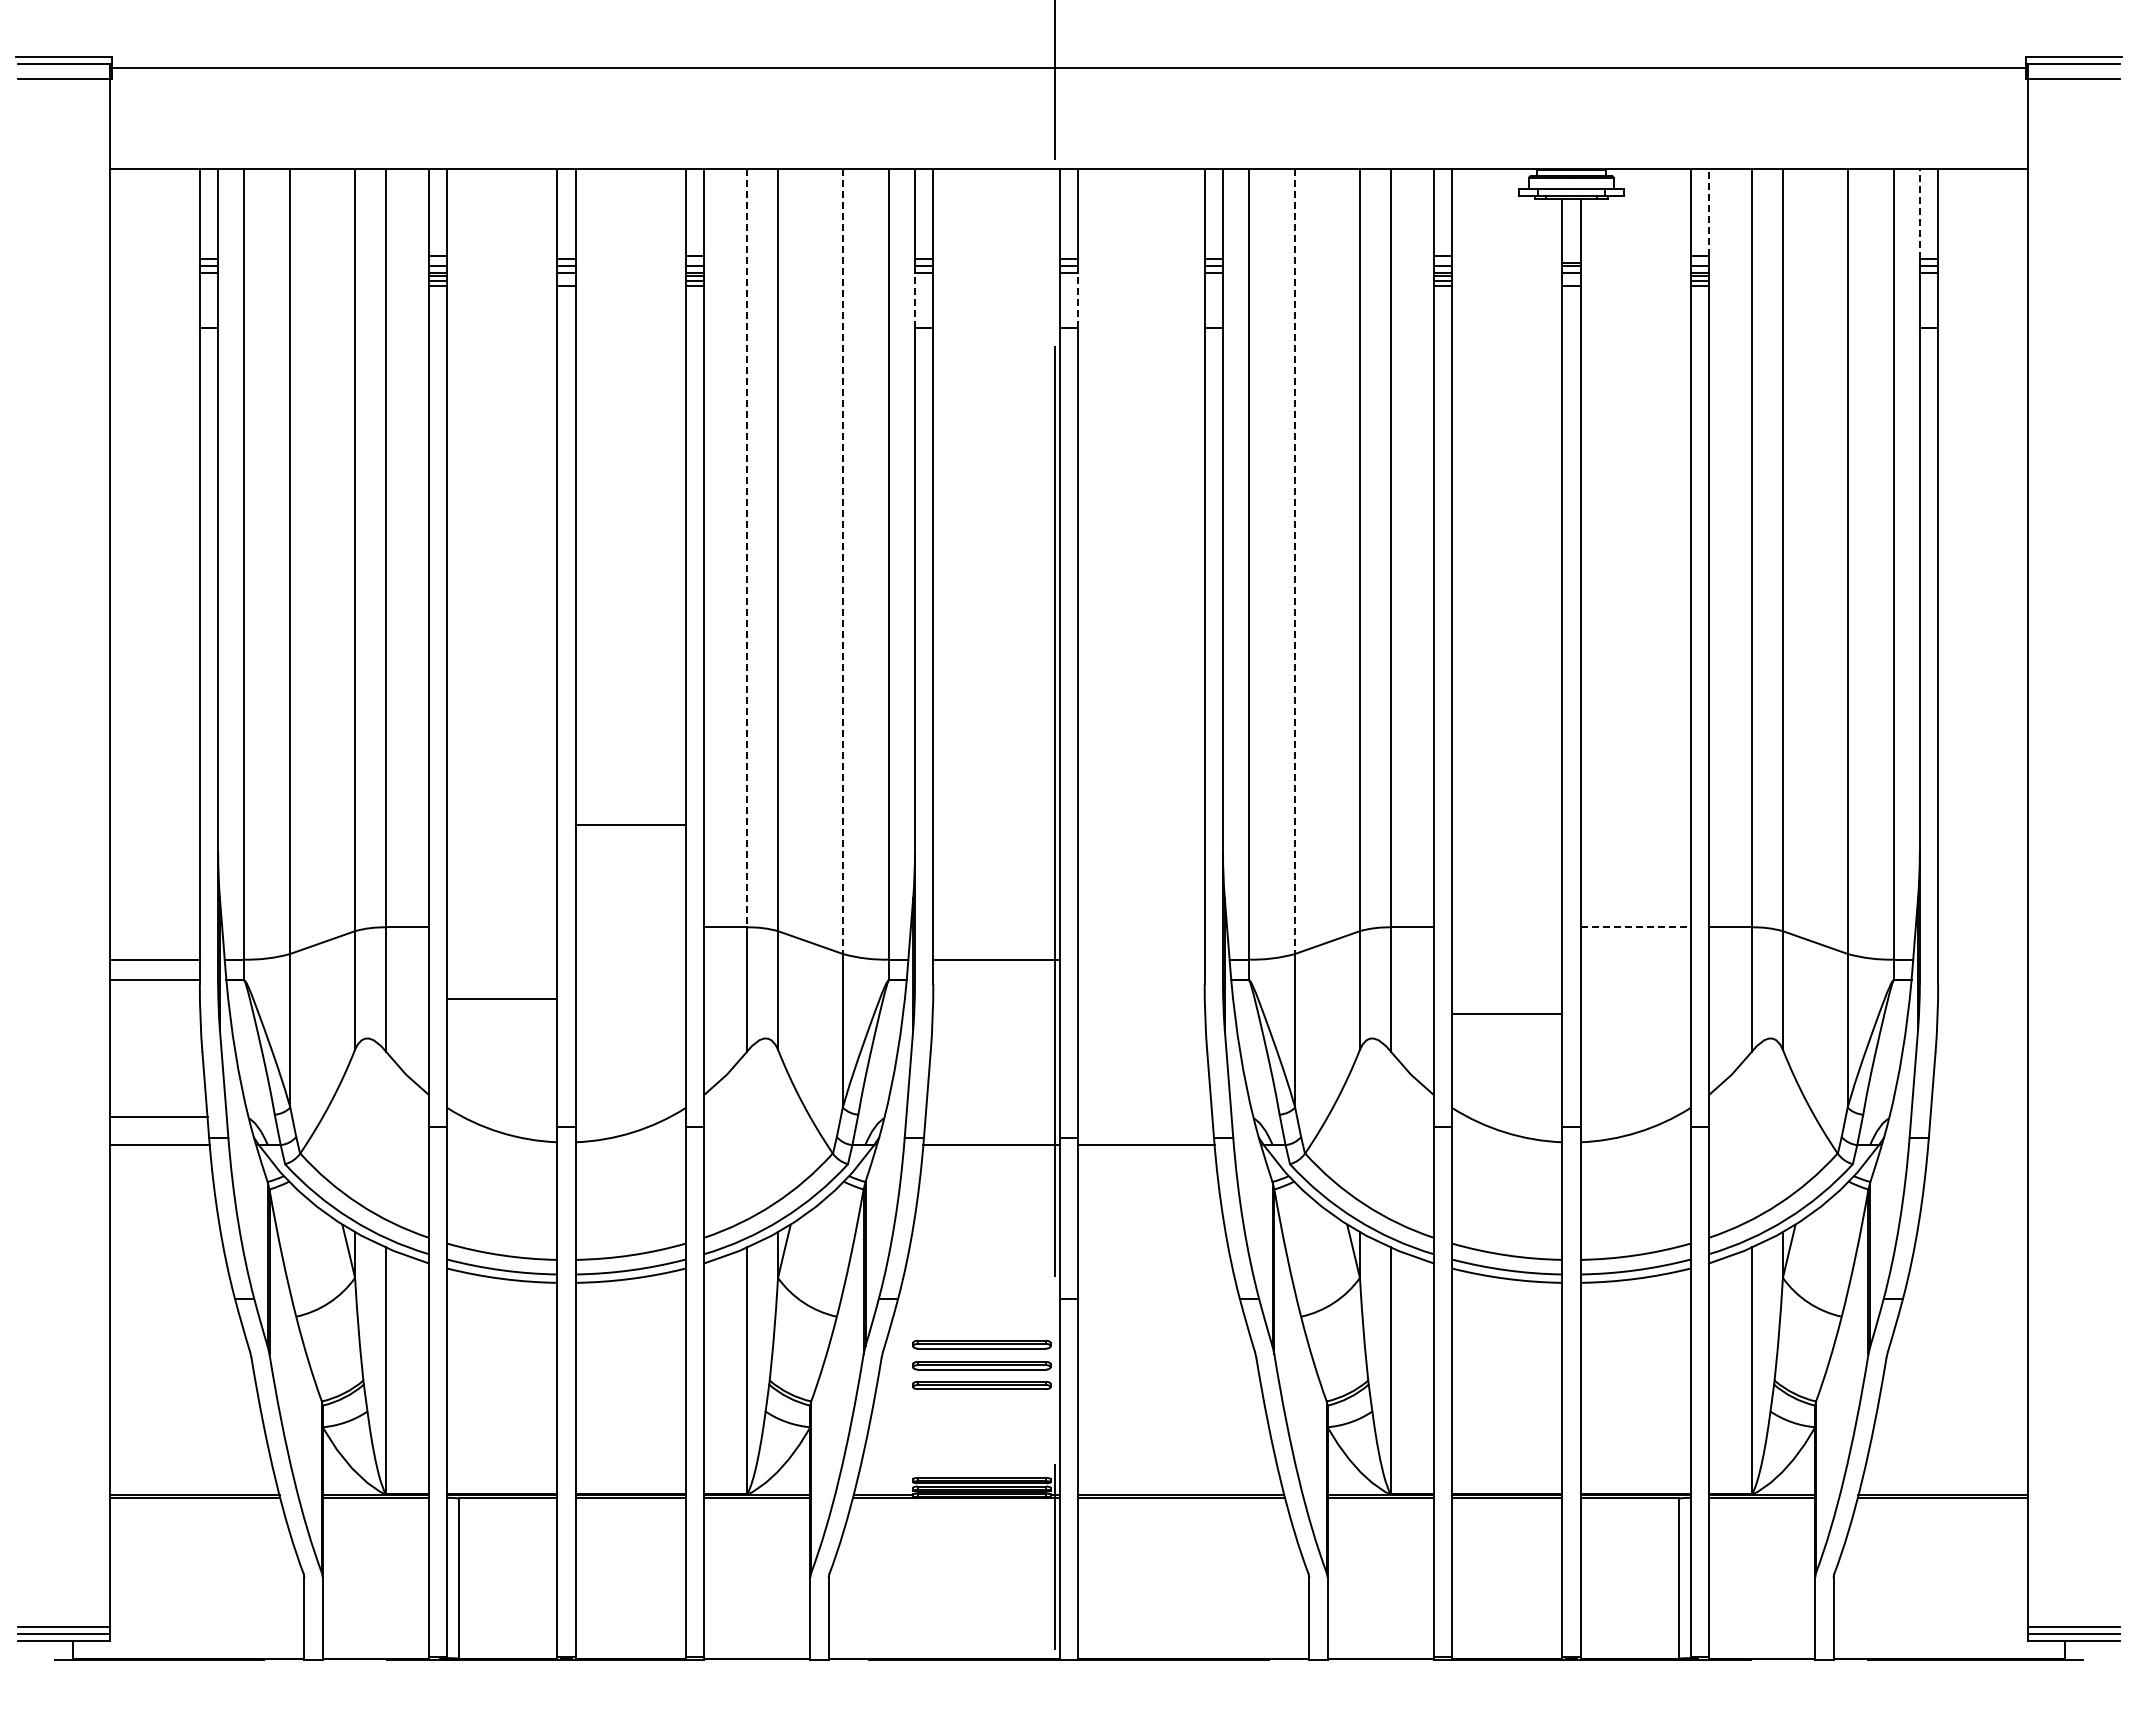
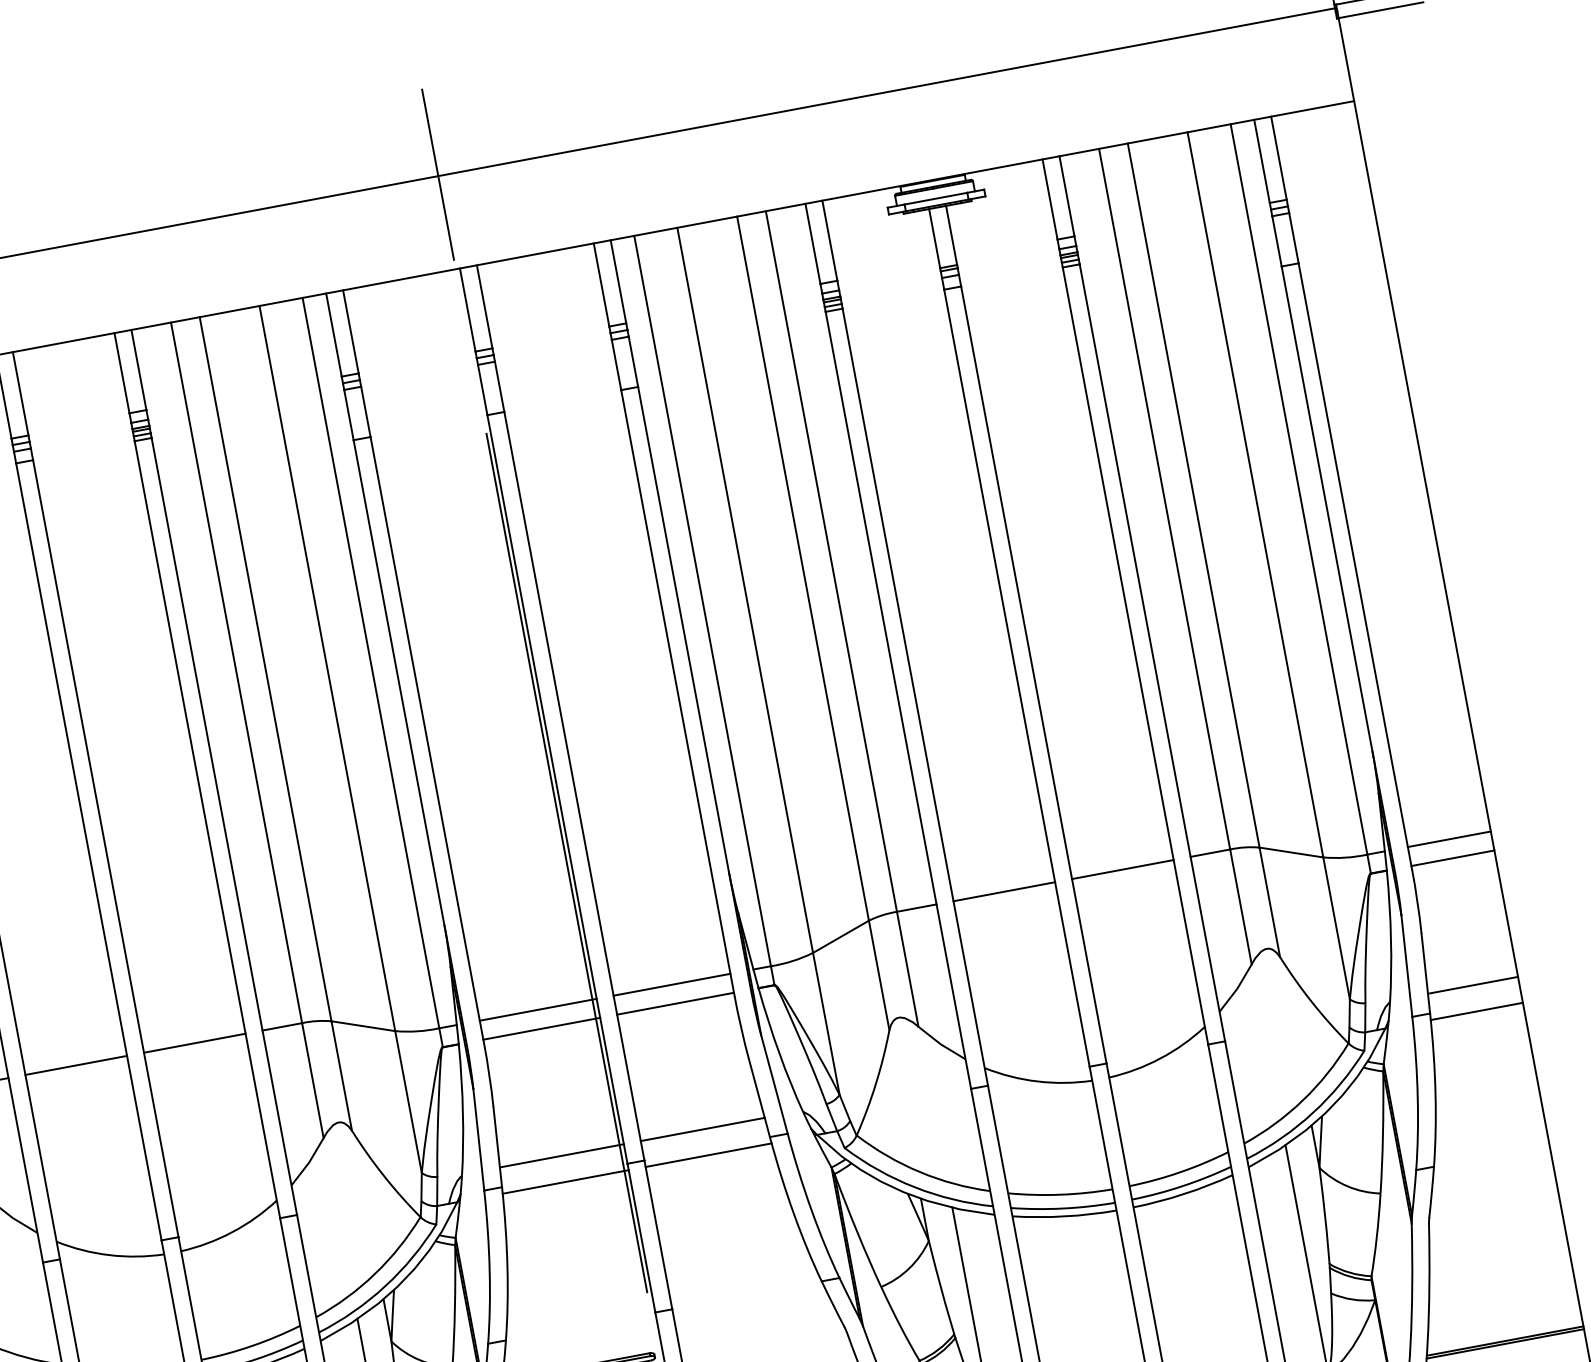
line: (1708, 211) -> (1066, 195), dashed -> solid
line: (1919, 213) -> (1261, 161), dashed -> solid
line: (914, 299) -> (348, 414), dashed -> solid
line: (1078, 299) -> (499, 385), dashed -> solid
line: (746, 548) -> (236, 673), dashed -> solid
line: (842, 561) -> (327, 668), dashed -> solid
line: (1295, 561) -> (745, 590), dashed -> solid
line: (630, 825) -> (194, 1043), moved
line: (1636, 927) -> (1123, 869), dashed -> solid
line: (1141, 959) -> (672, 984), added
line: (1983, 959) -> (1449, 839), added
line: (996, 980) -> (541, 1029), added
line: (1141, 980) -> (675, 1004), added
line: (1983, 980) -> (1453, 858), added
line: (502, 999) -> (76, 1065), moved
line: (1507, 1014) -> (1004, 891), moved
line: (992, 1117) -> (561, 1156), added
line: (1145, 1117) -> (703, 1129), added
line: (1979, 1117) -> (1473, 985), added
line: (1978, 1145) -> (1477, 1011), added

